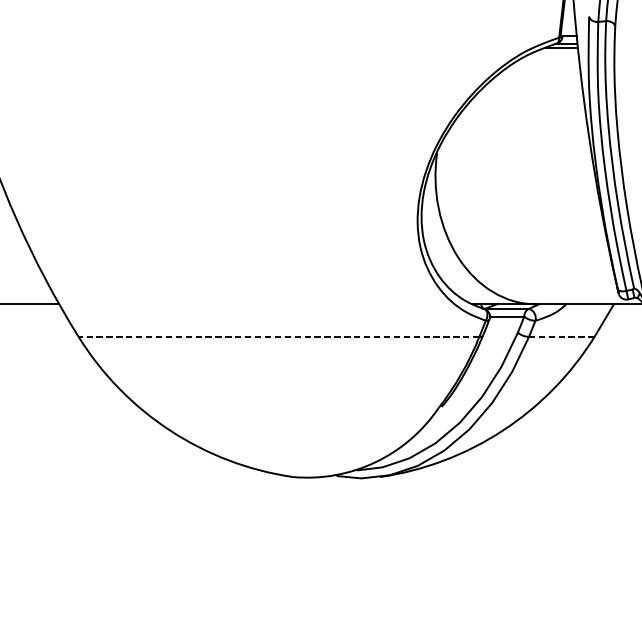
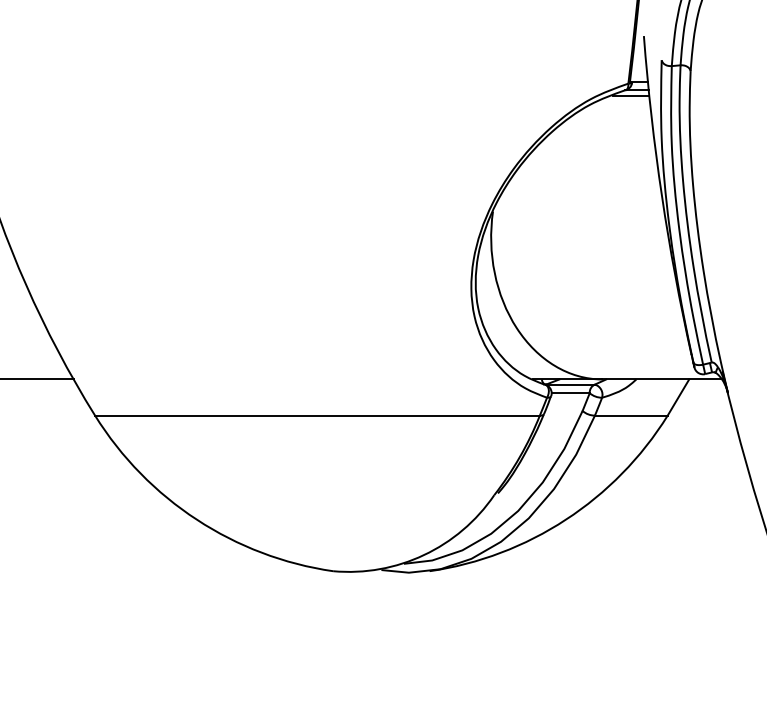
line: (278, 336) -> (316, 415), dashed -> solid
line: (561, 336) -> (630, 415), dashed -> solid

